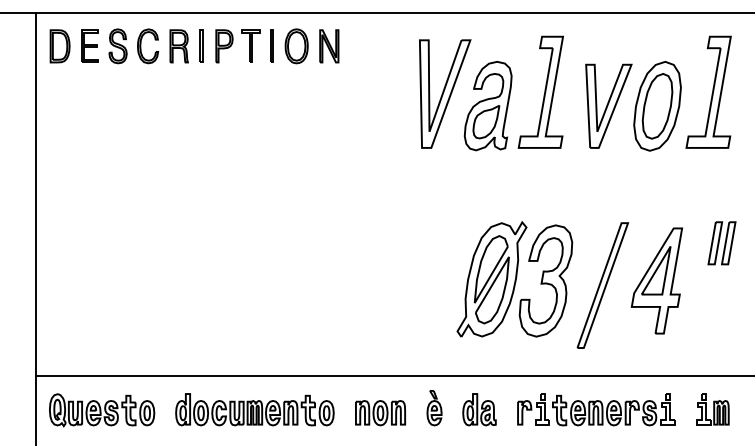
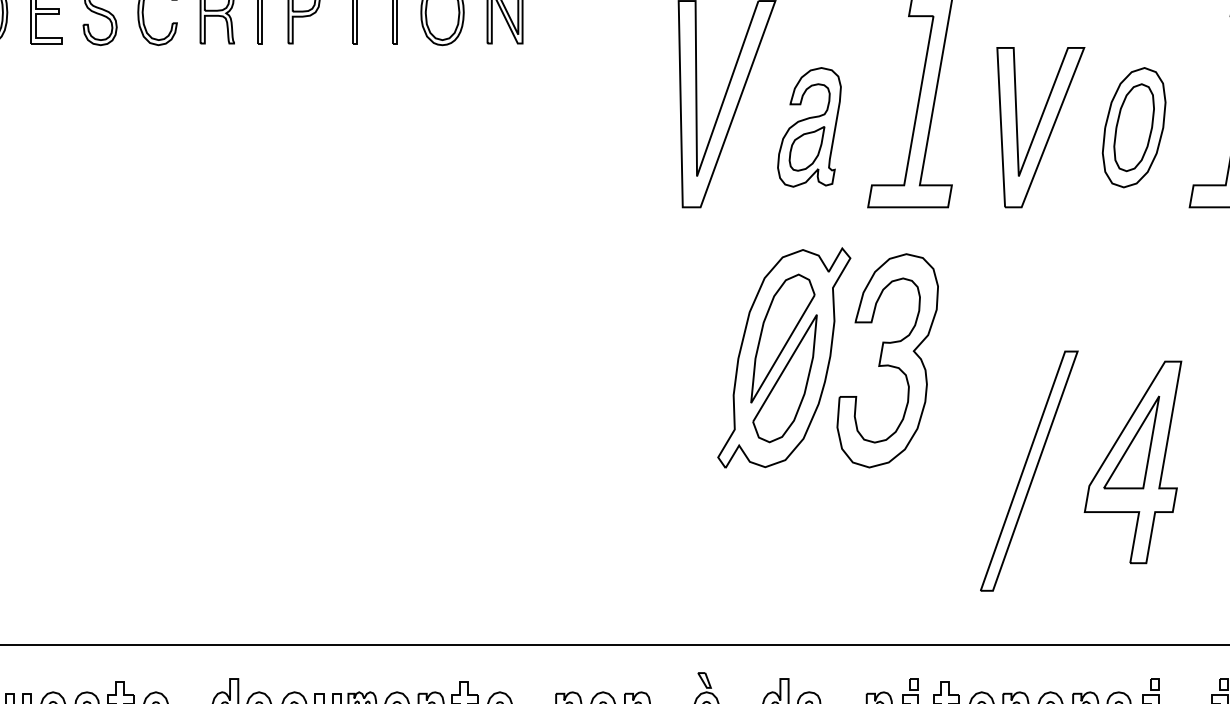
part: (487, 106) -> (808, 127), size x0.7
part: (657, 106) -> (1134, 127), size x0.7
part: (514, 279) -> (827, 357), moved

